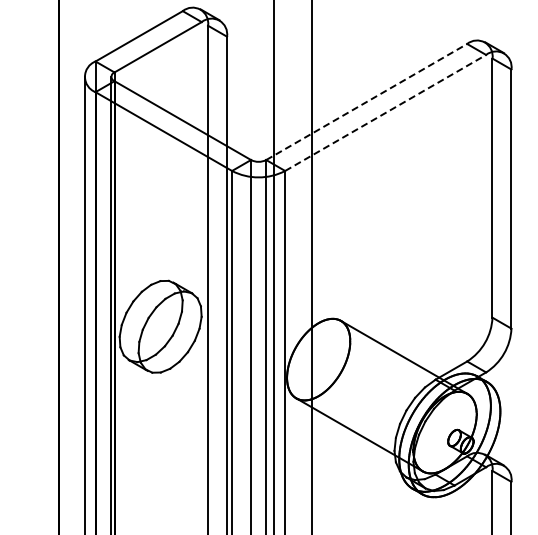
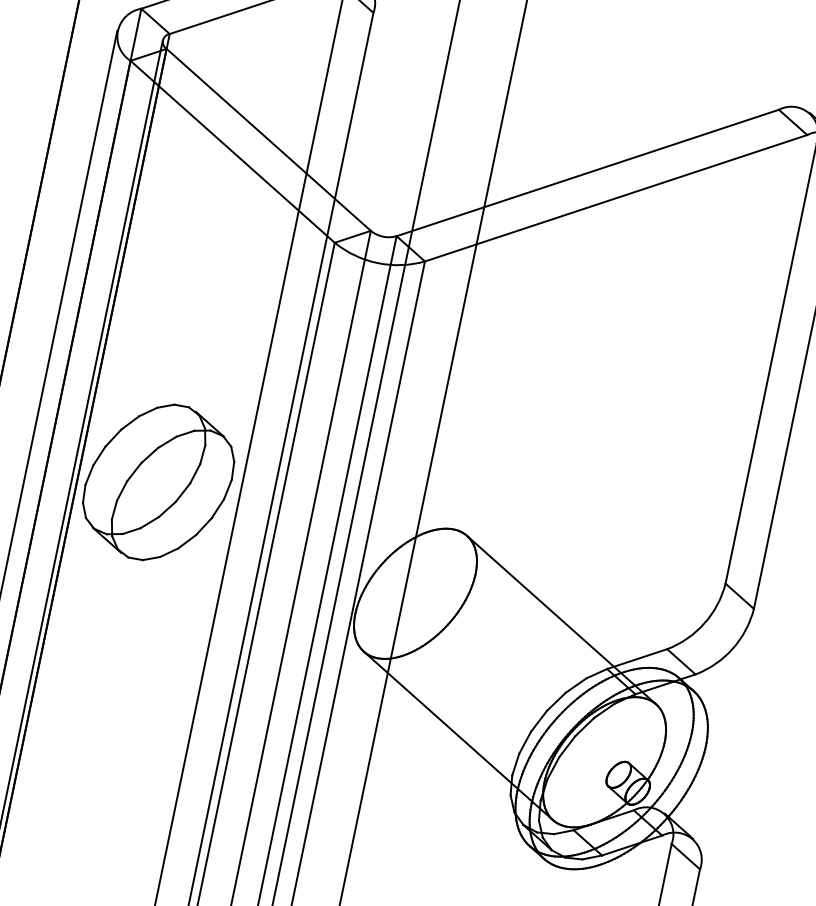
line: (367, 101) -> (589, 172), dashed -> solid
line: (386, 112) -> (617, 197), dashed -> solid

